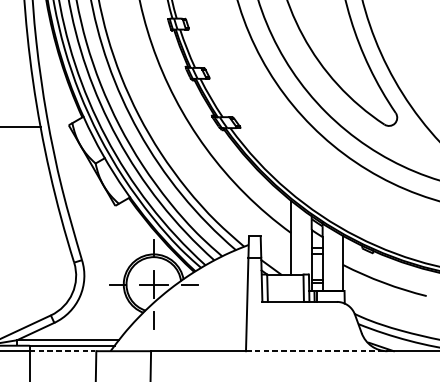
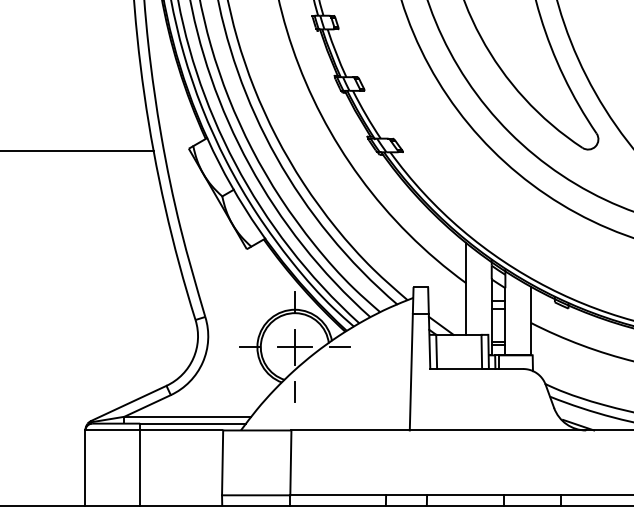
line: (62, 351) -> (181, 430), dashed -> solid
line: (317, 351) -> (498, 430), dashed -> solid

